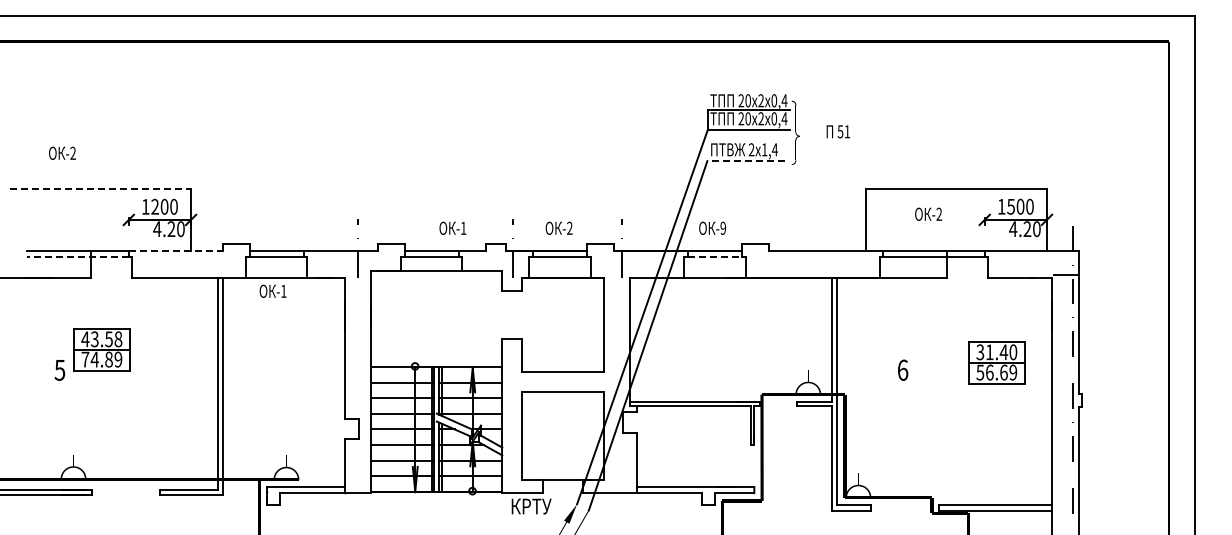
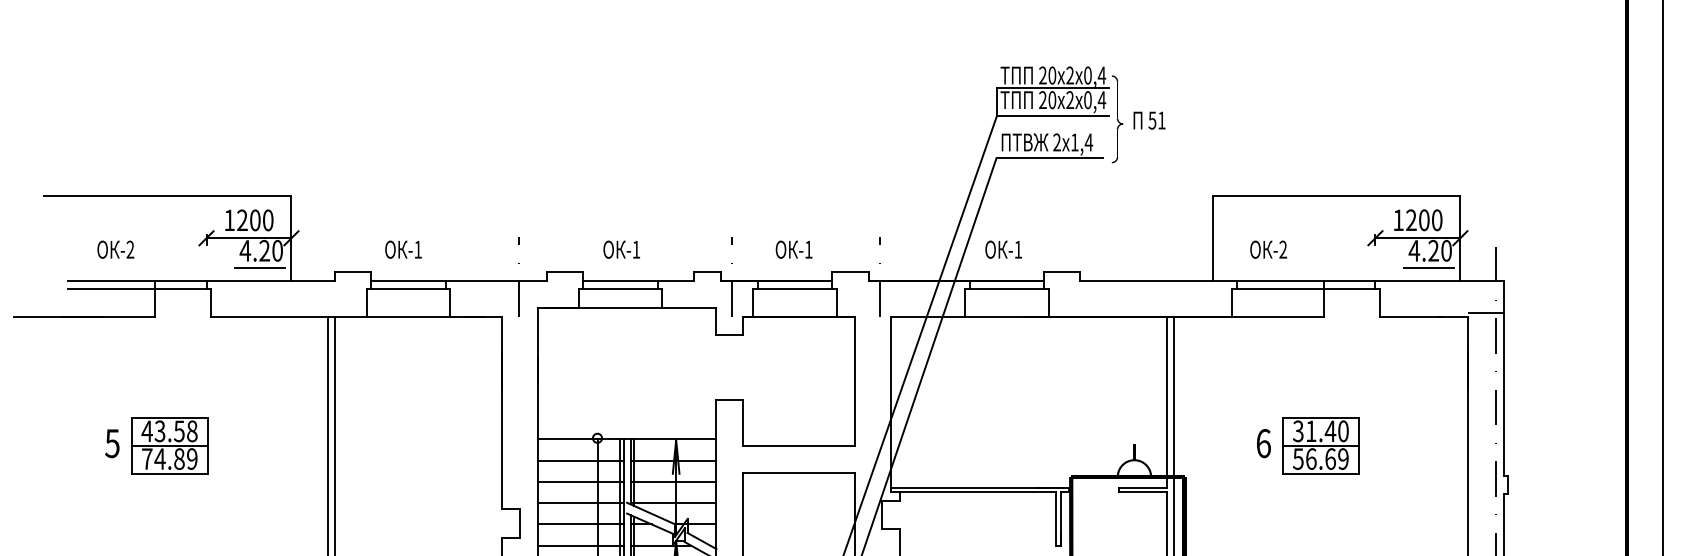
text: (837, 131) -> (1148, 120), moved
text: (62, 152) -> (115, 248), moved
line: (746, 161) -> (1050, 158), dashed -> solid
line: (100, 188) -> (167, 195), dashed -> solid
text: (1010, 206) -> (1410, 219), 1500 -> 1200
text: (928, 213) -> (1268, 248), moved
text: (452, 227) -> (621, 248), moved
text: (569, 227) -> (808, 248), -2 -> -1
text: (723, 227) -> (1018, 248), -9 -> -1
line: (167, 242) -> (259, 269), added
line: (1023, 242) -> (1428, 269), added
line: (176, 251) -> (271, 281), dashed -> solid
line: (78, 257) -> (137, 289), dashed -> solid
line: (715, 257) -> (1007, 289), dashed -> solid
text: (272, 290) -> (402, 248), moved
part: (101, 349) -> (169, 445), moved
part: (996, 362) -> (1320, 445), moved

